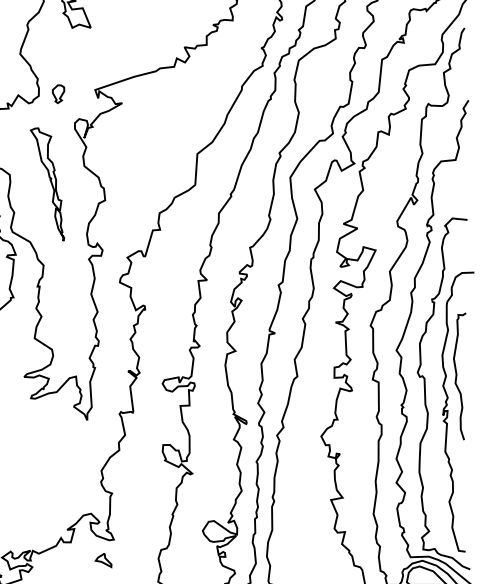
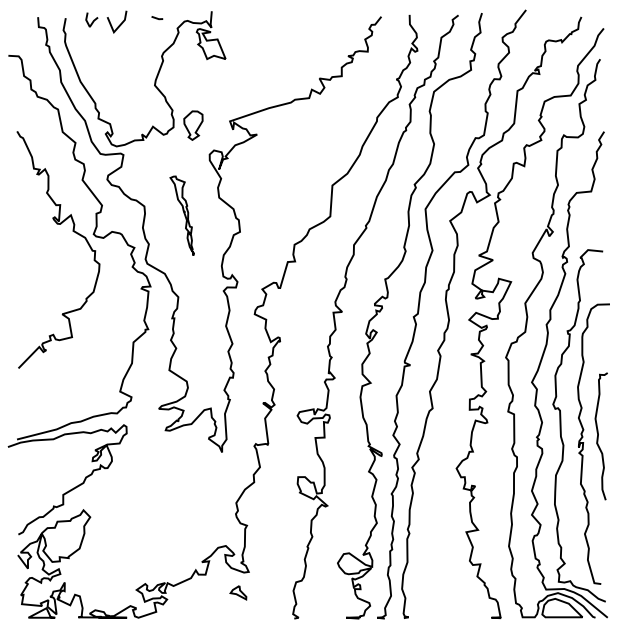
part: (57, 94) -> (192, 125), size x1.6
part: (46, 183) -> (181, 215), size x0.7
curve: (456, 376) -> (598, 436), moved

